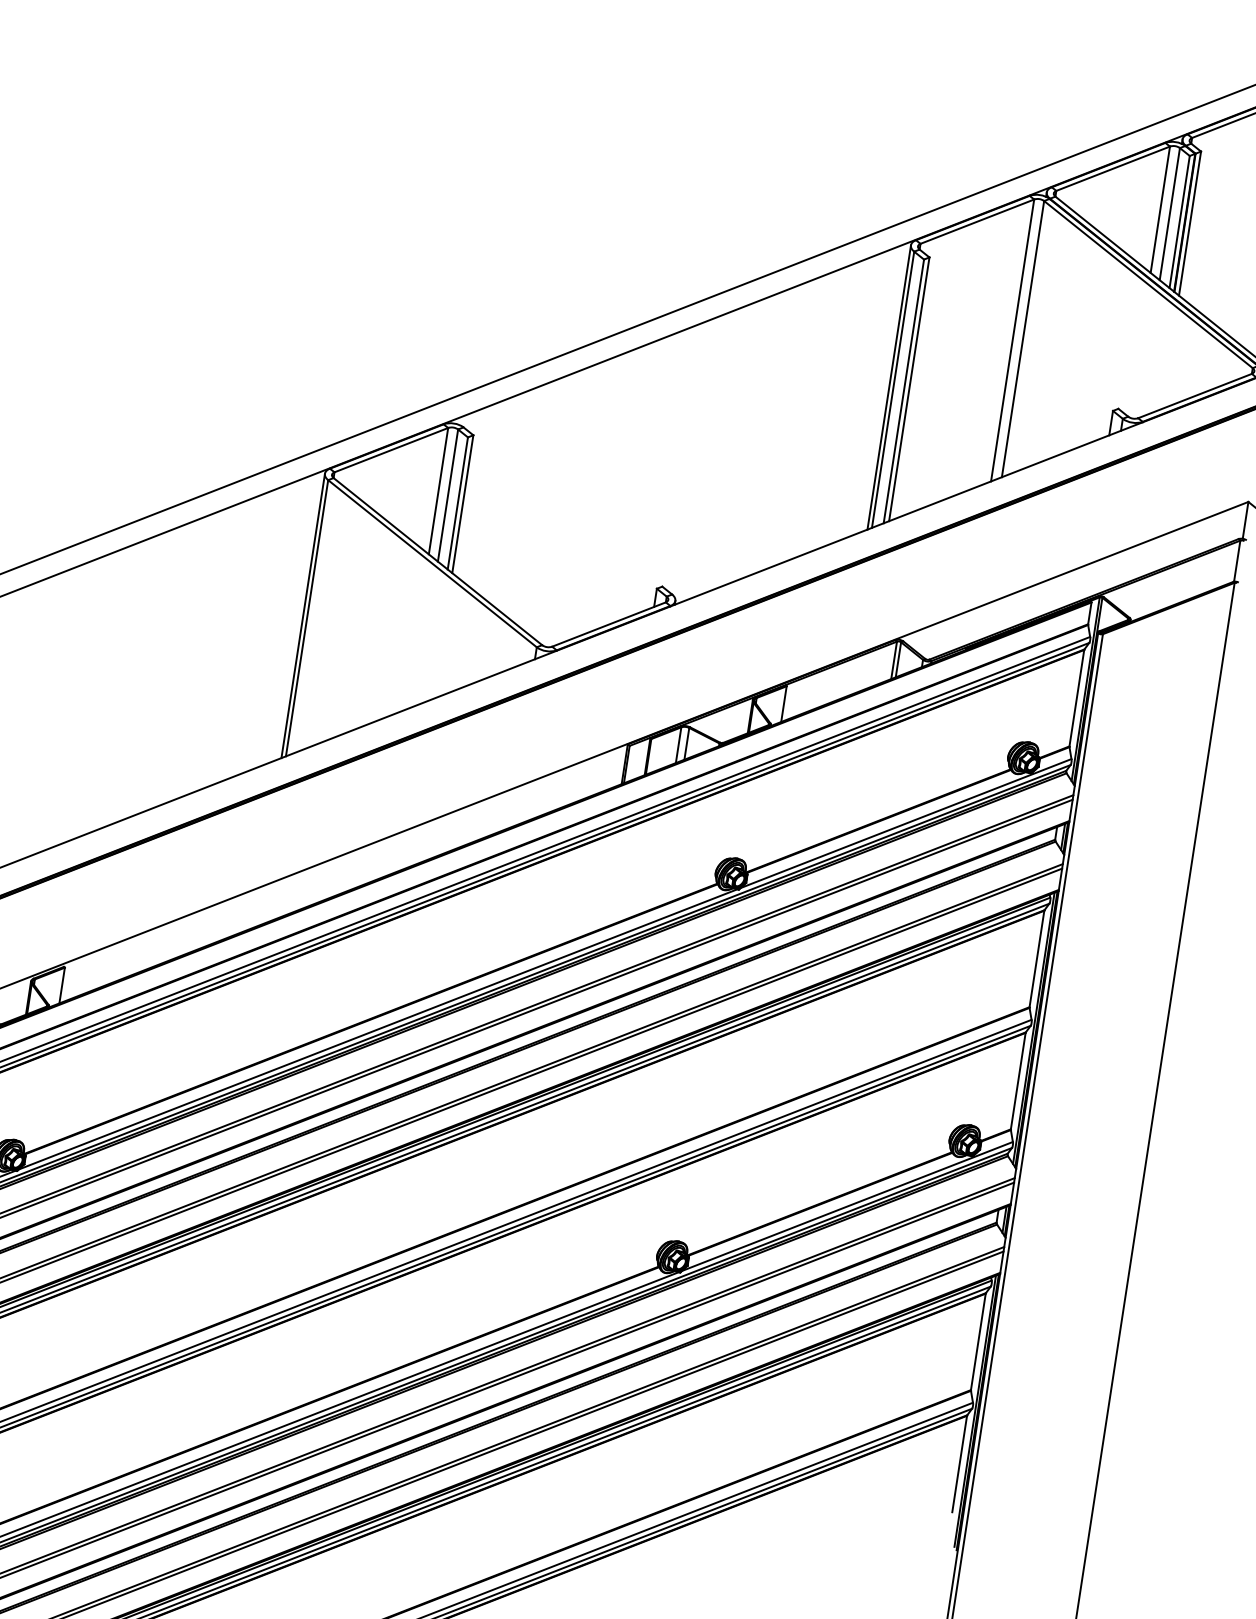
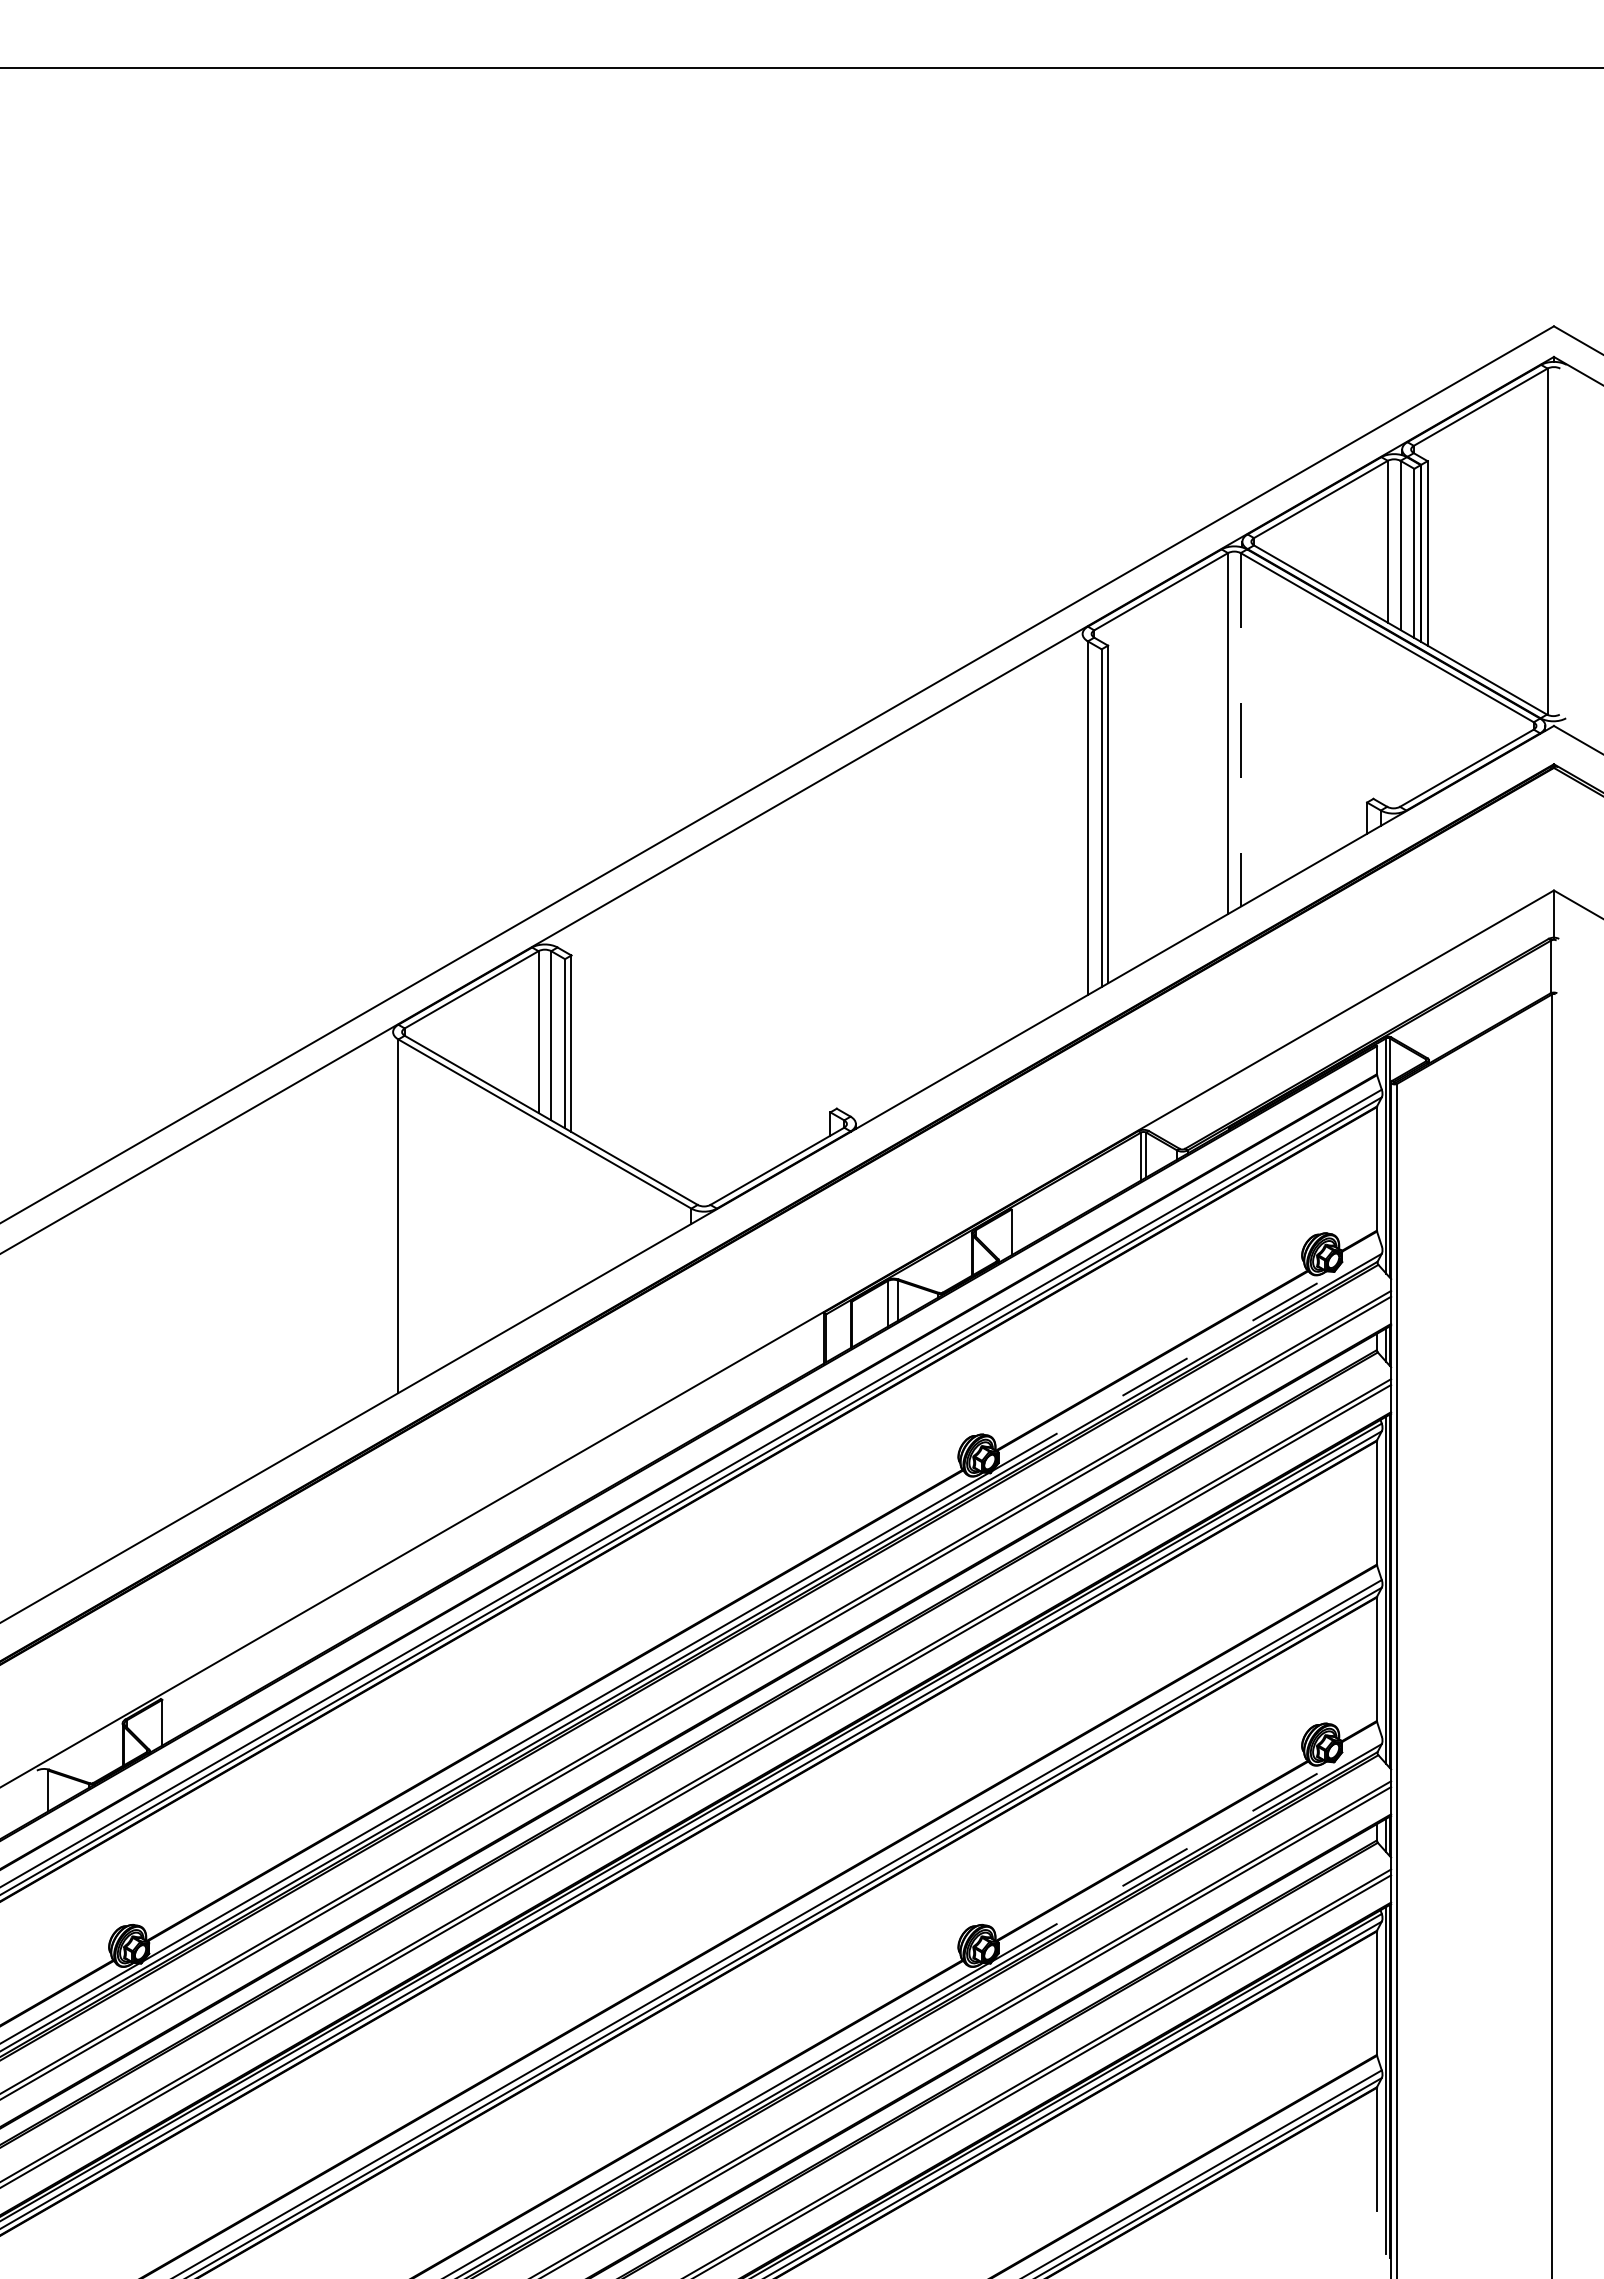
line: (1022, 338) -> (1240, 729), solid -> dashed
line: (889, 387) -> (1082, 816), removed
line: (303, 616) -> (393, 1214), removed
line: (906, 823) -> (1187, 1358), solid -> dashed
line: (847, 1206) -> (1187, 1848), solid -> dashed

